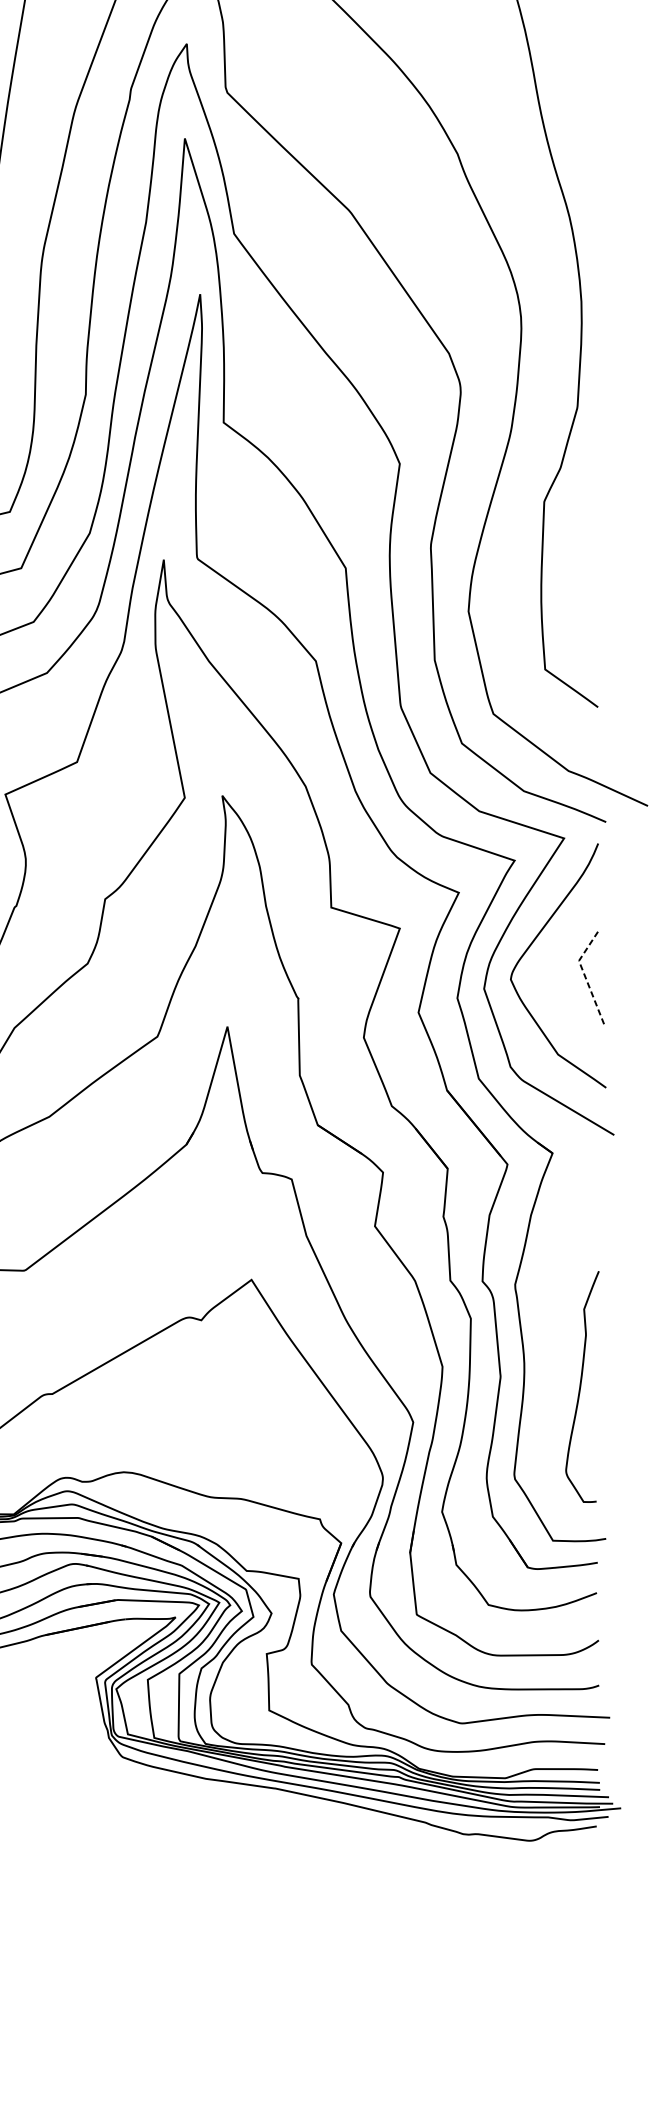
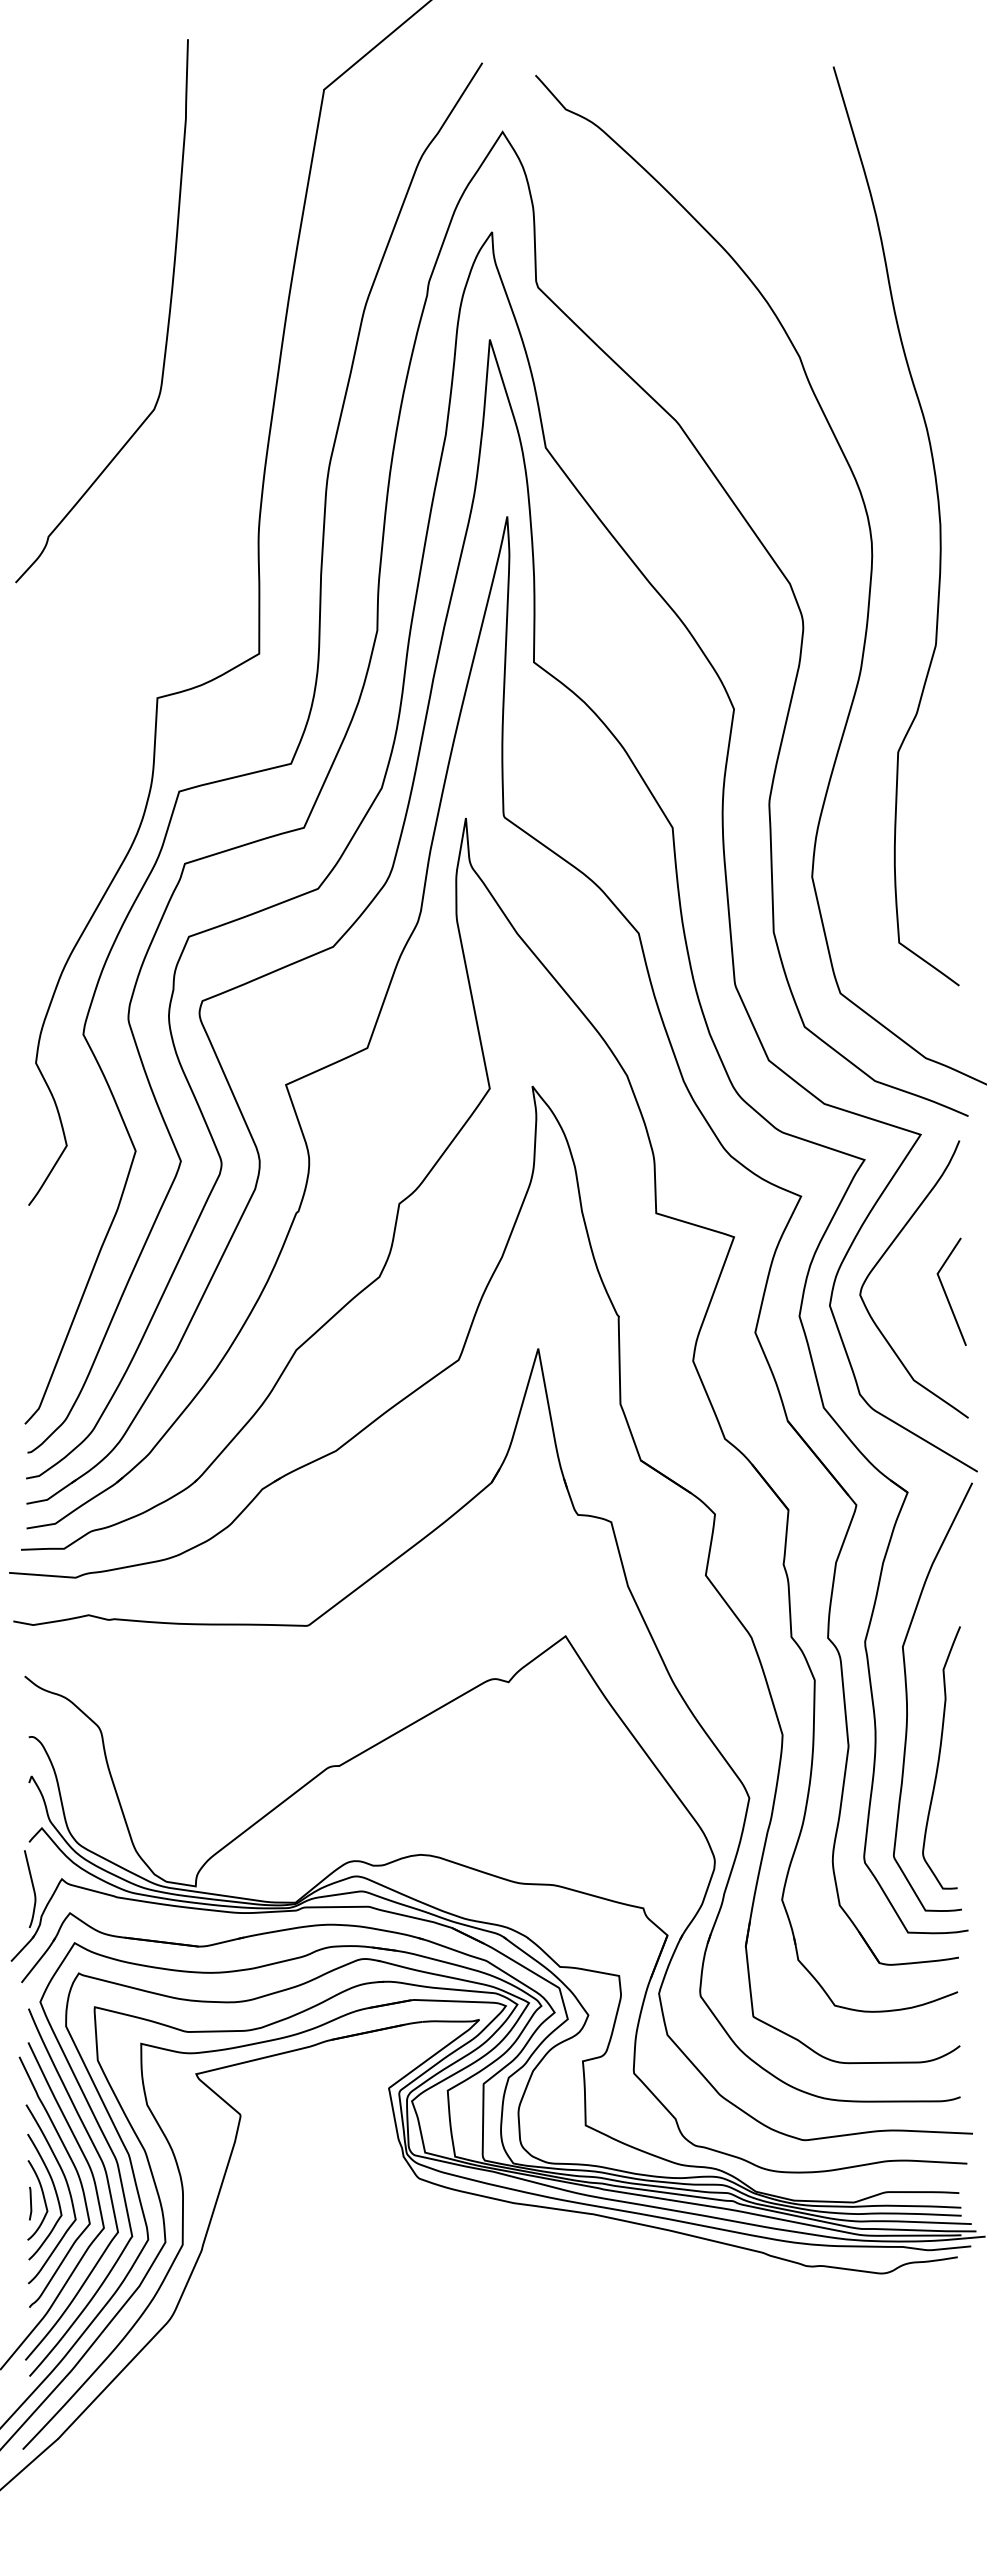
line: (584, 974) -> (943, 1289), dashed -> solid
curve: (552, 1332) -> (907, 1696), added

